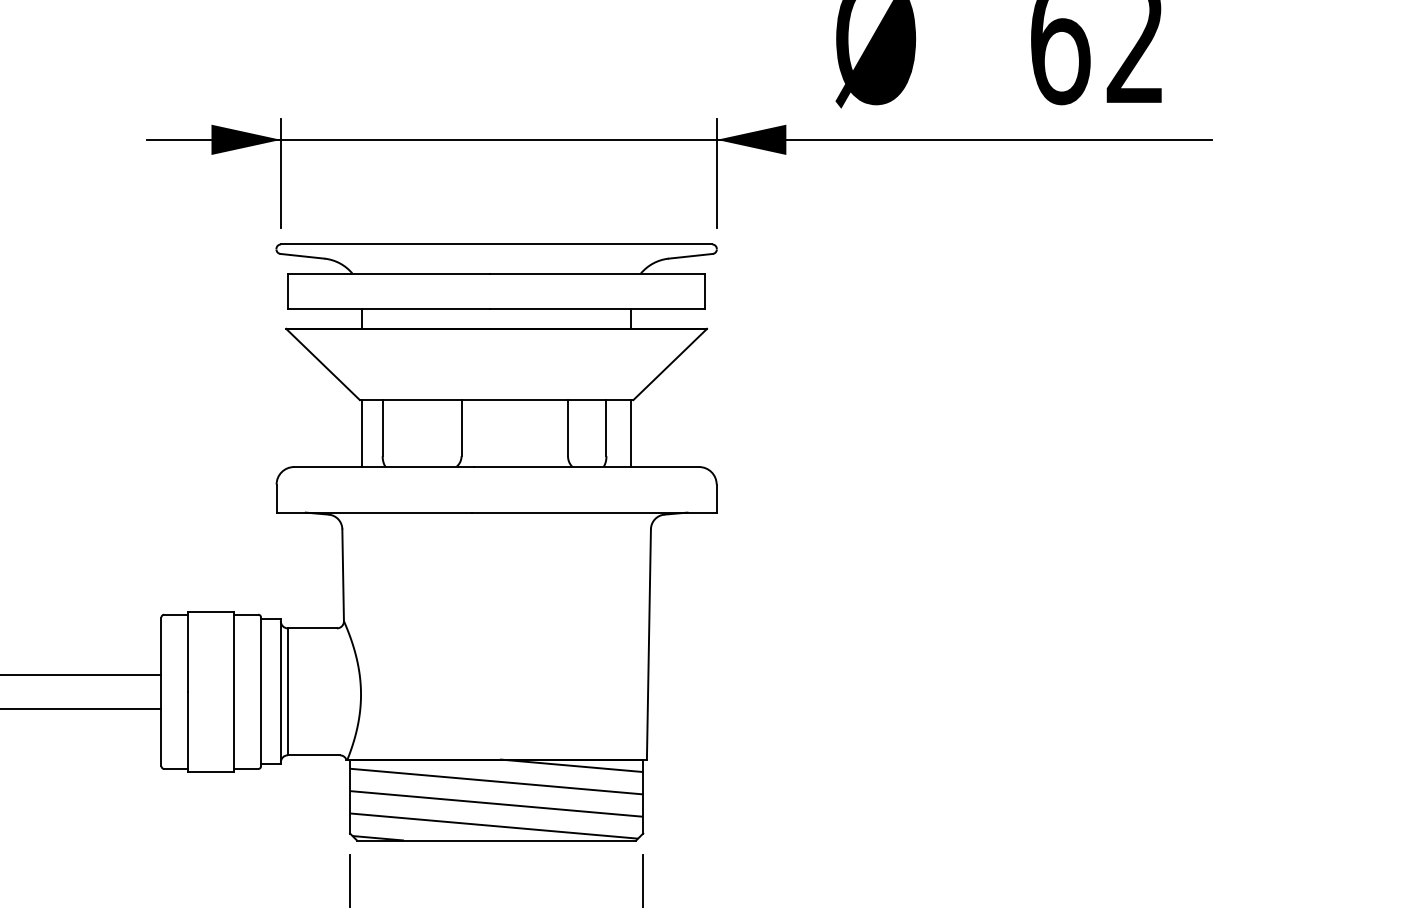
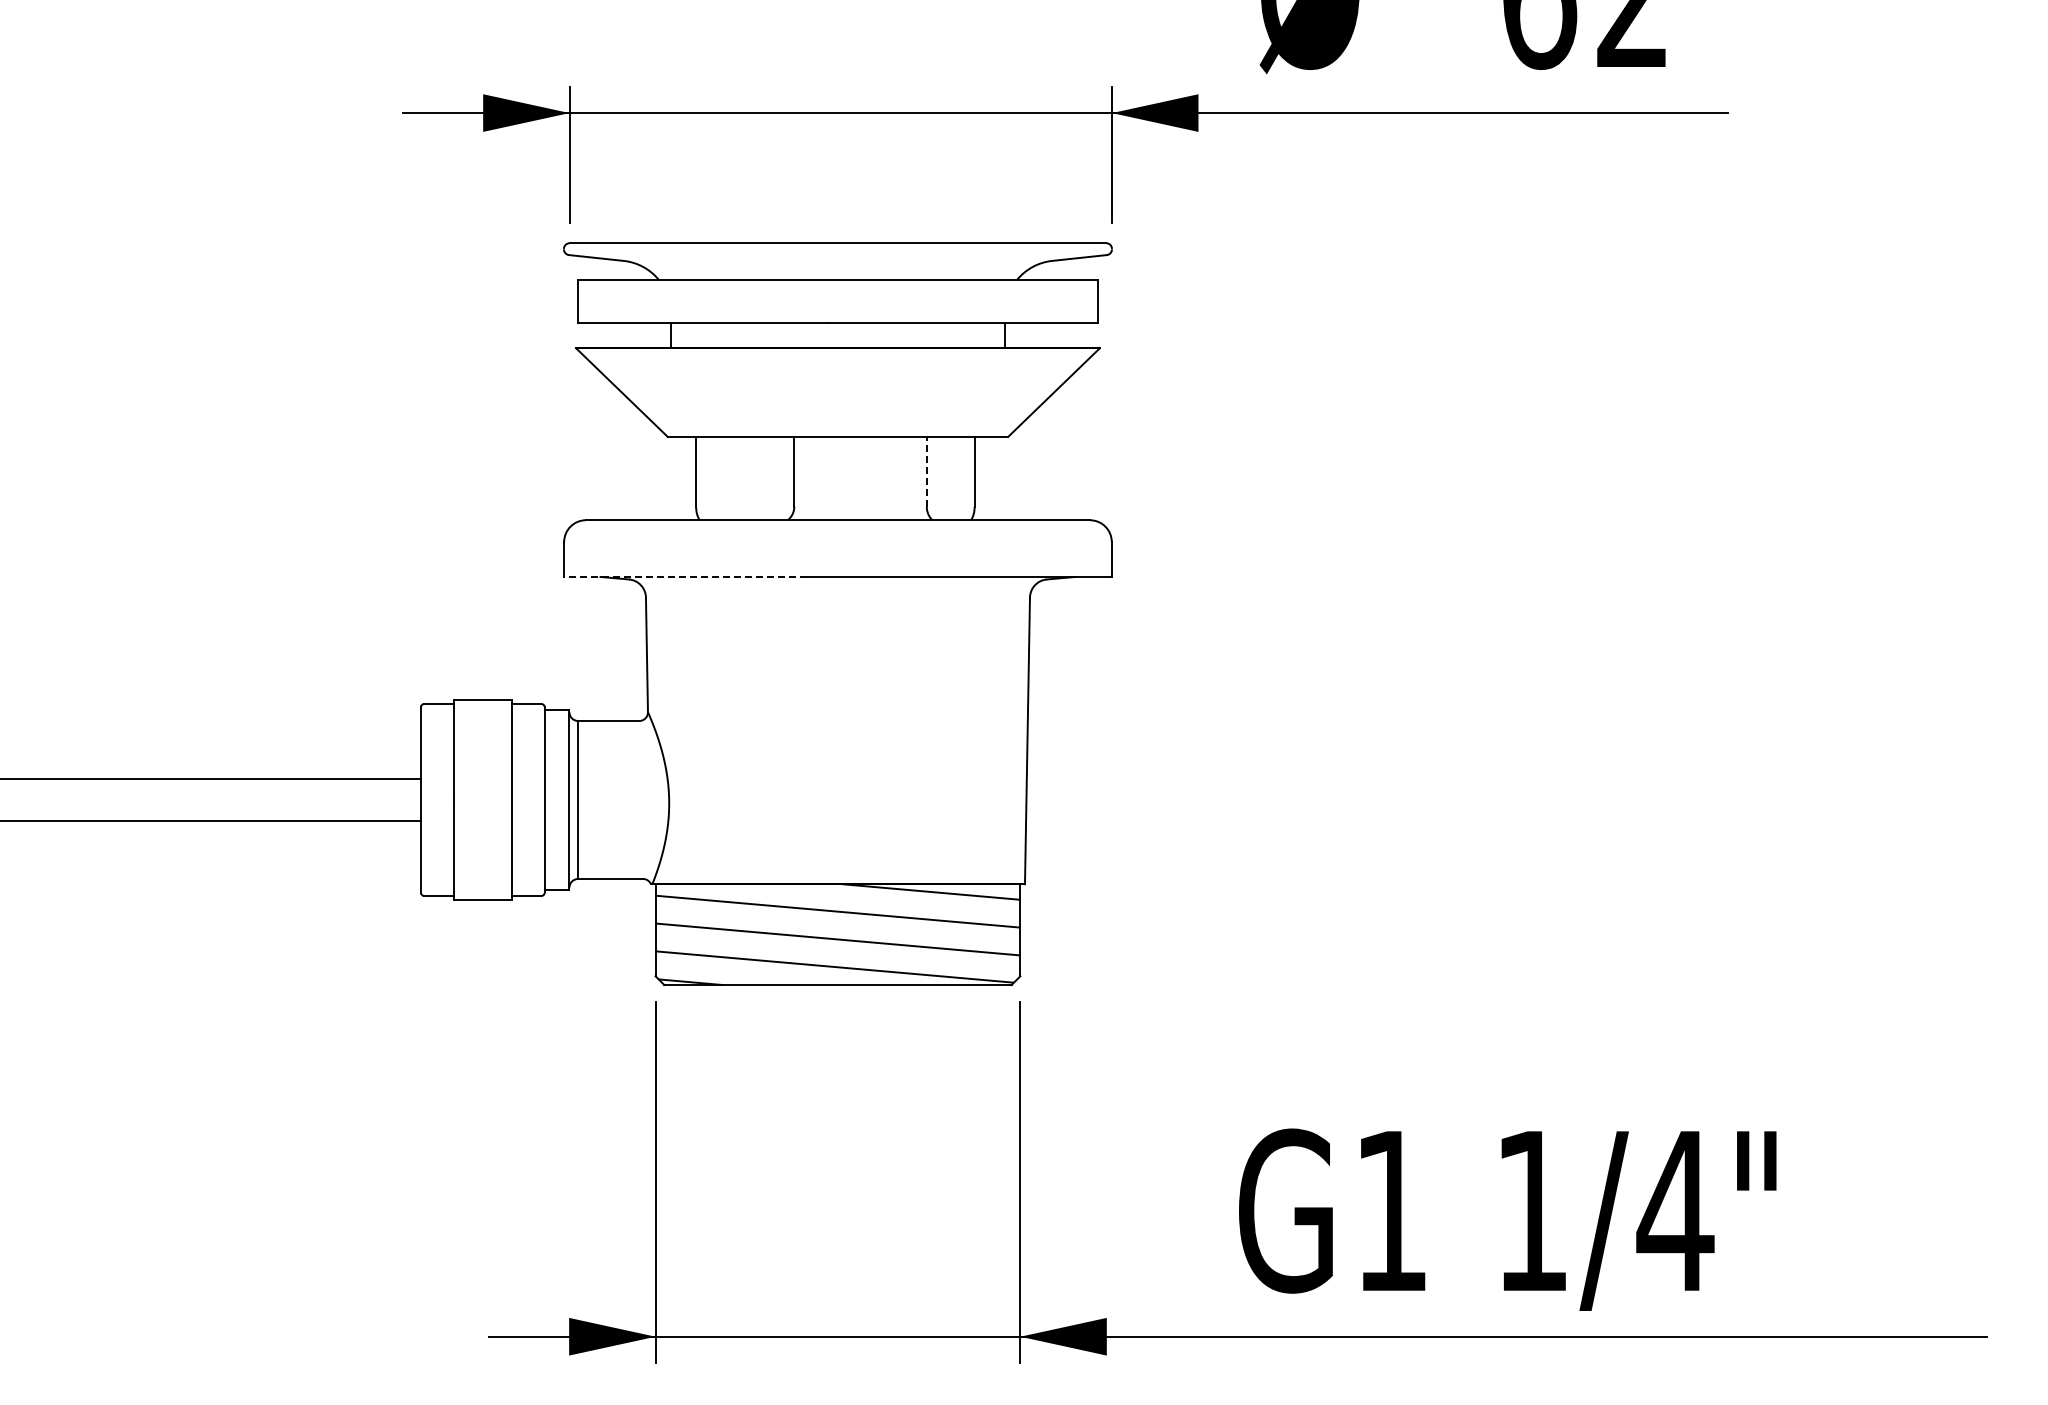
line: (567, 427) -> (926, 471), solid -> dashed
line: (362, 433) -> (670, 478), removed
line: (631, 433) -> (1005, 478), removed
line: (374, 512) -> (685, 576), solid -> dashed

